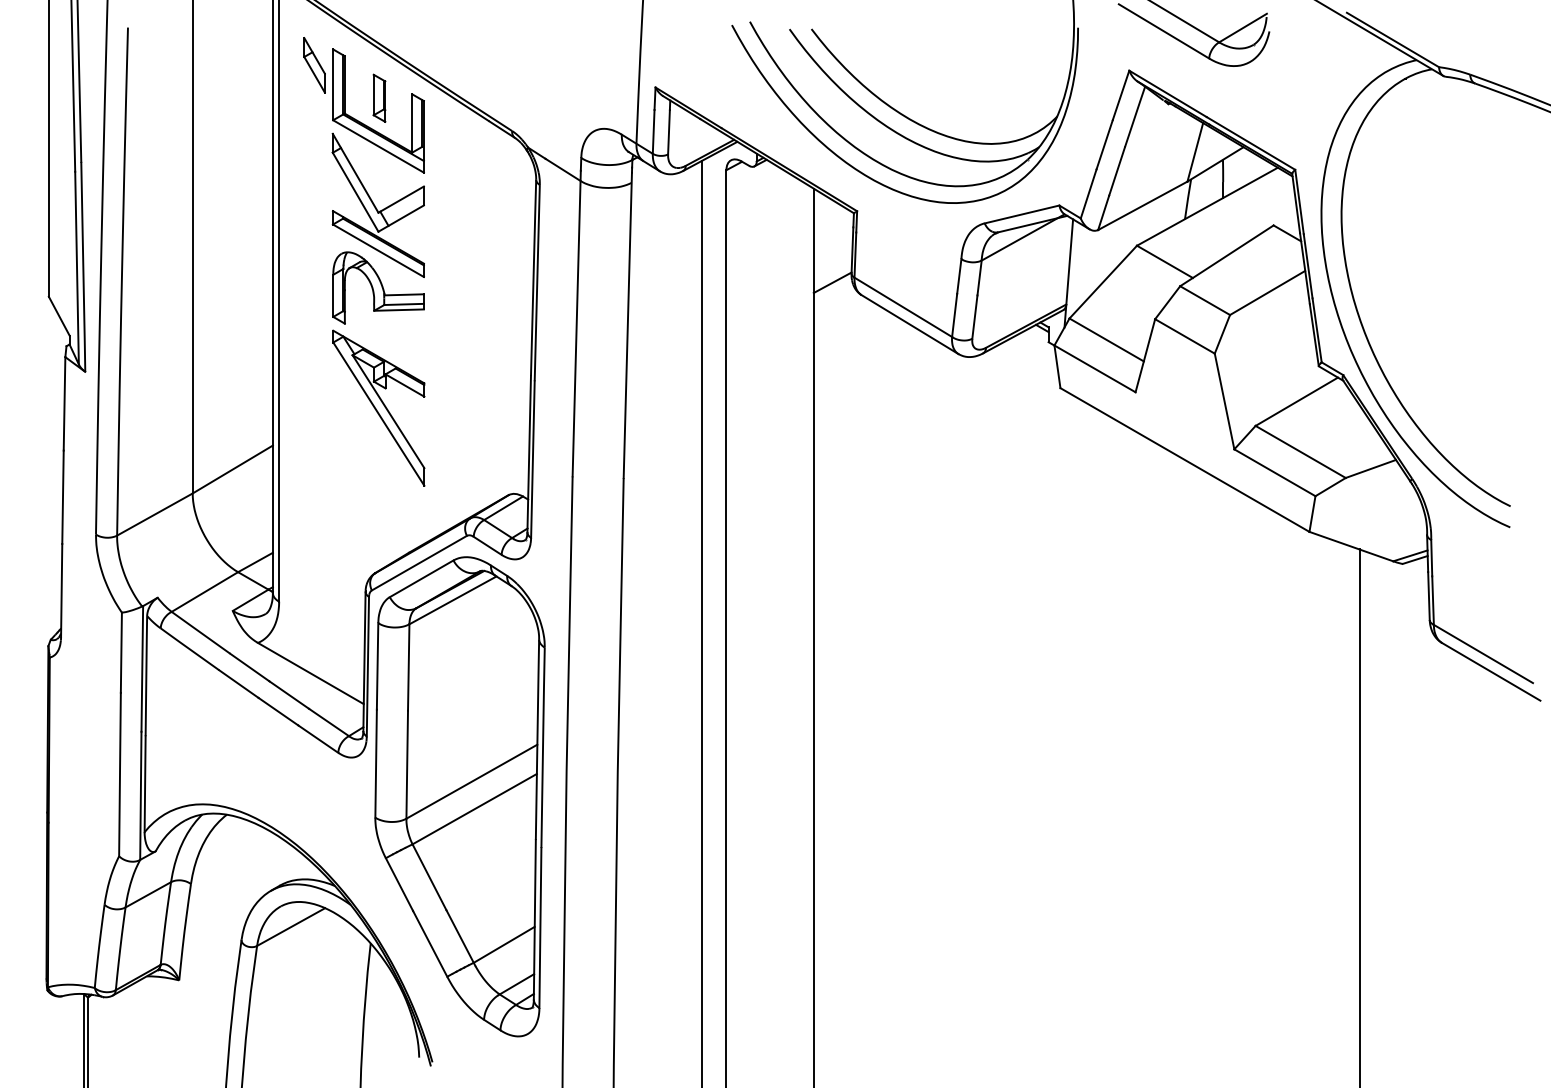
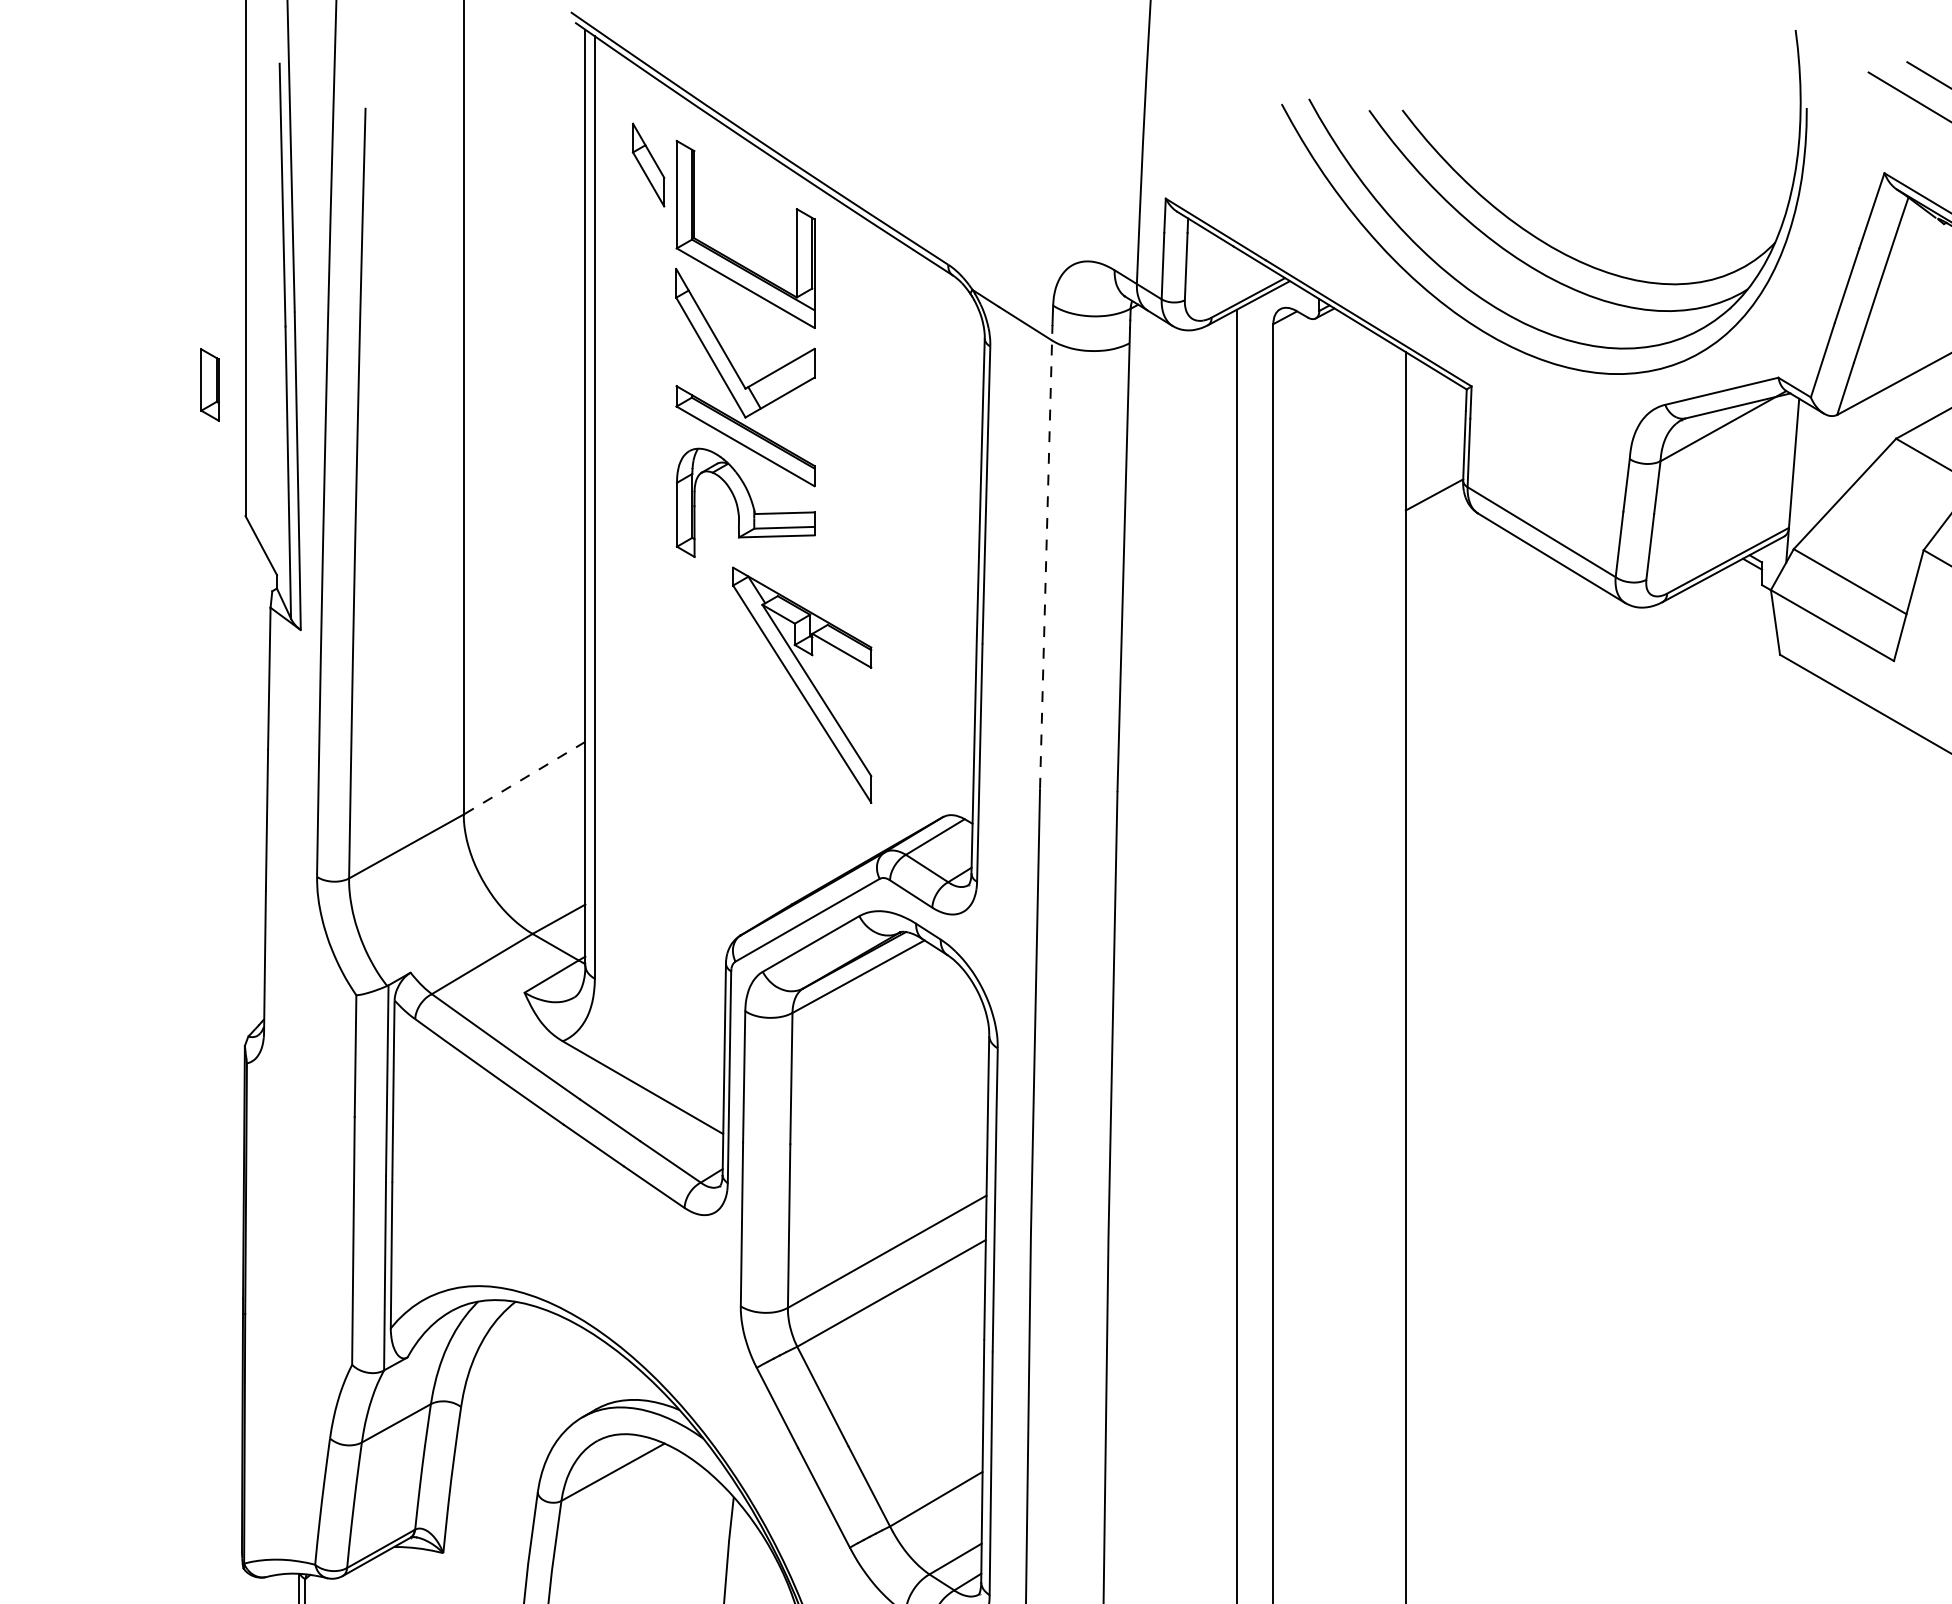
part: (379, 97) -> (210, 383), moved
line: (576, 323) -> (1045, 556), solid -> dashed
part: (378, 407) -> (801, 684), moved
line: (232, 469) -> (524, 778), solid -> dashed

